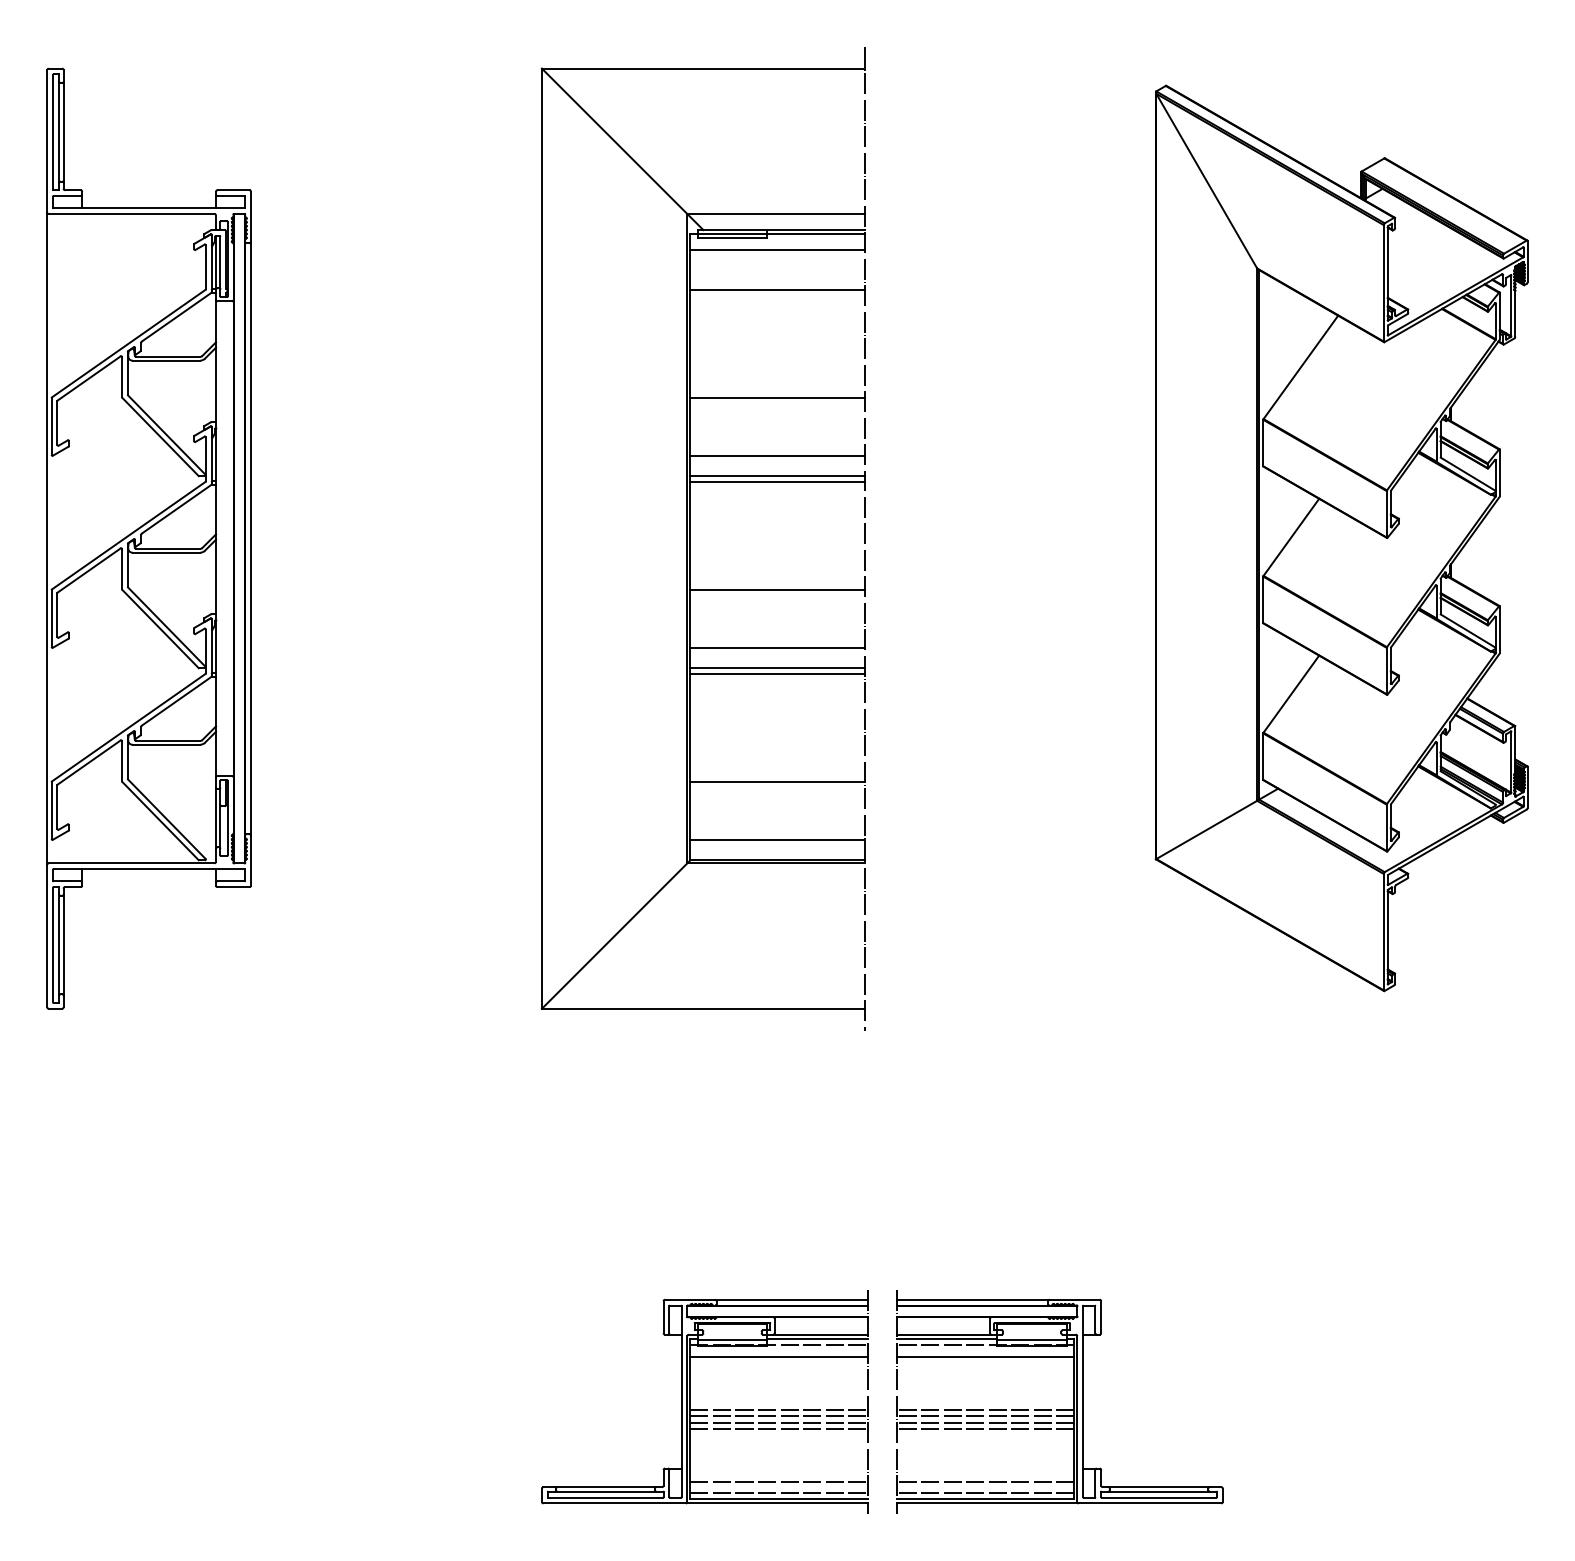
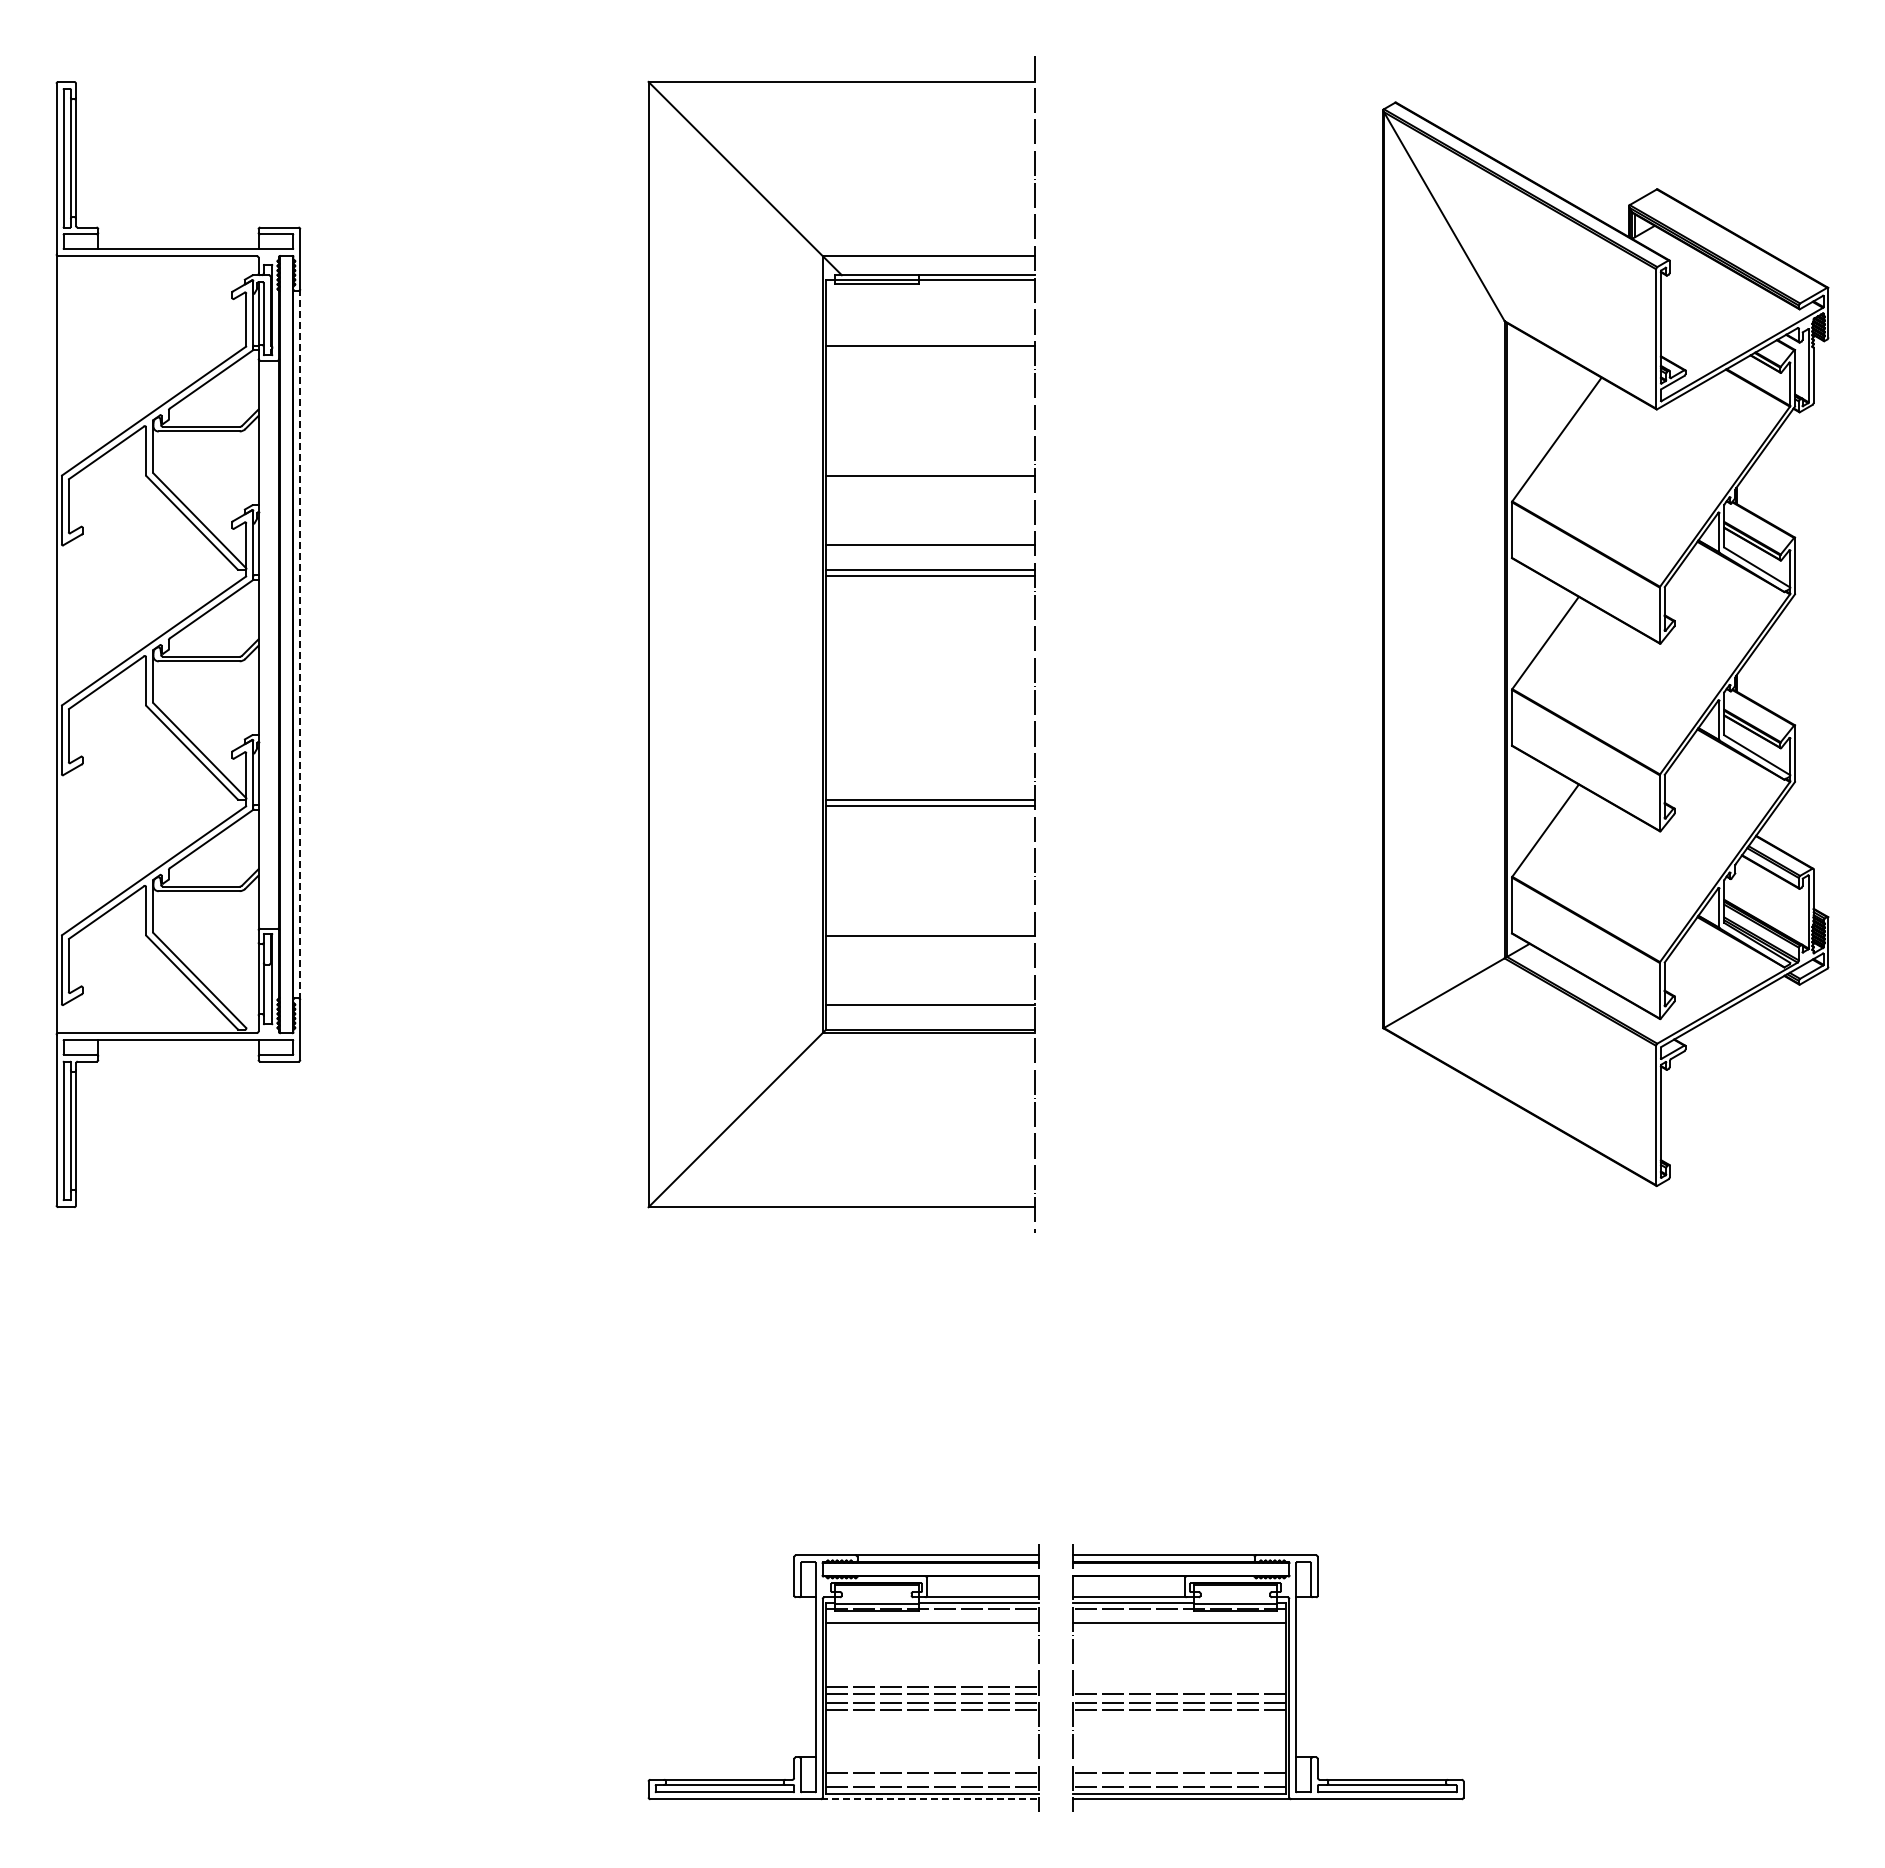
line: (777, 250) -> (930, 299), removed
line: (251, 538) -> (300, 644), solid -> dashed
line: (777, 589) -> (930, 705), removed
line: (777, 648) -> (930, 775), removed
line: (985, 1410) -> (1179, 1687), removed
line: (776, 1503) -> (929, 1799), solid -> dashed

